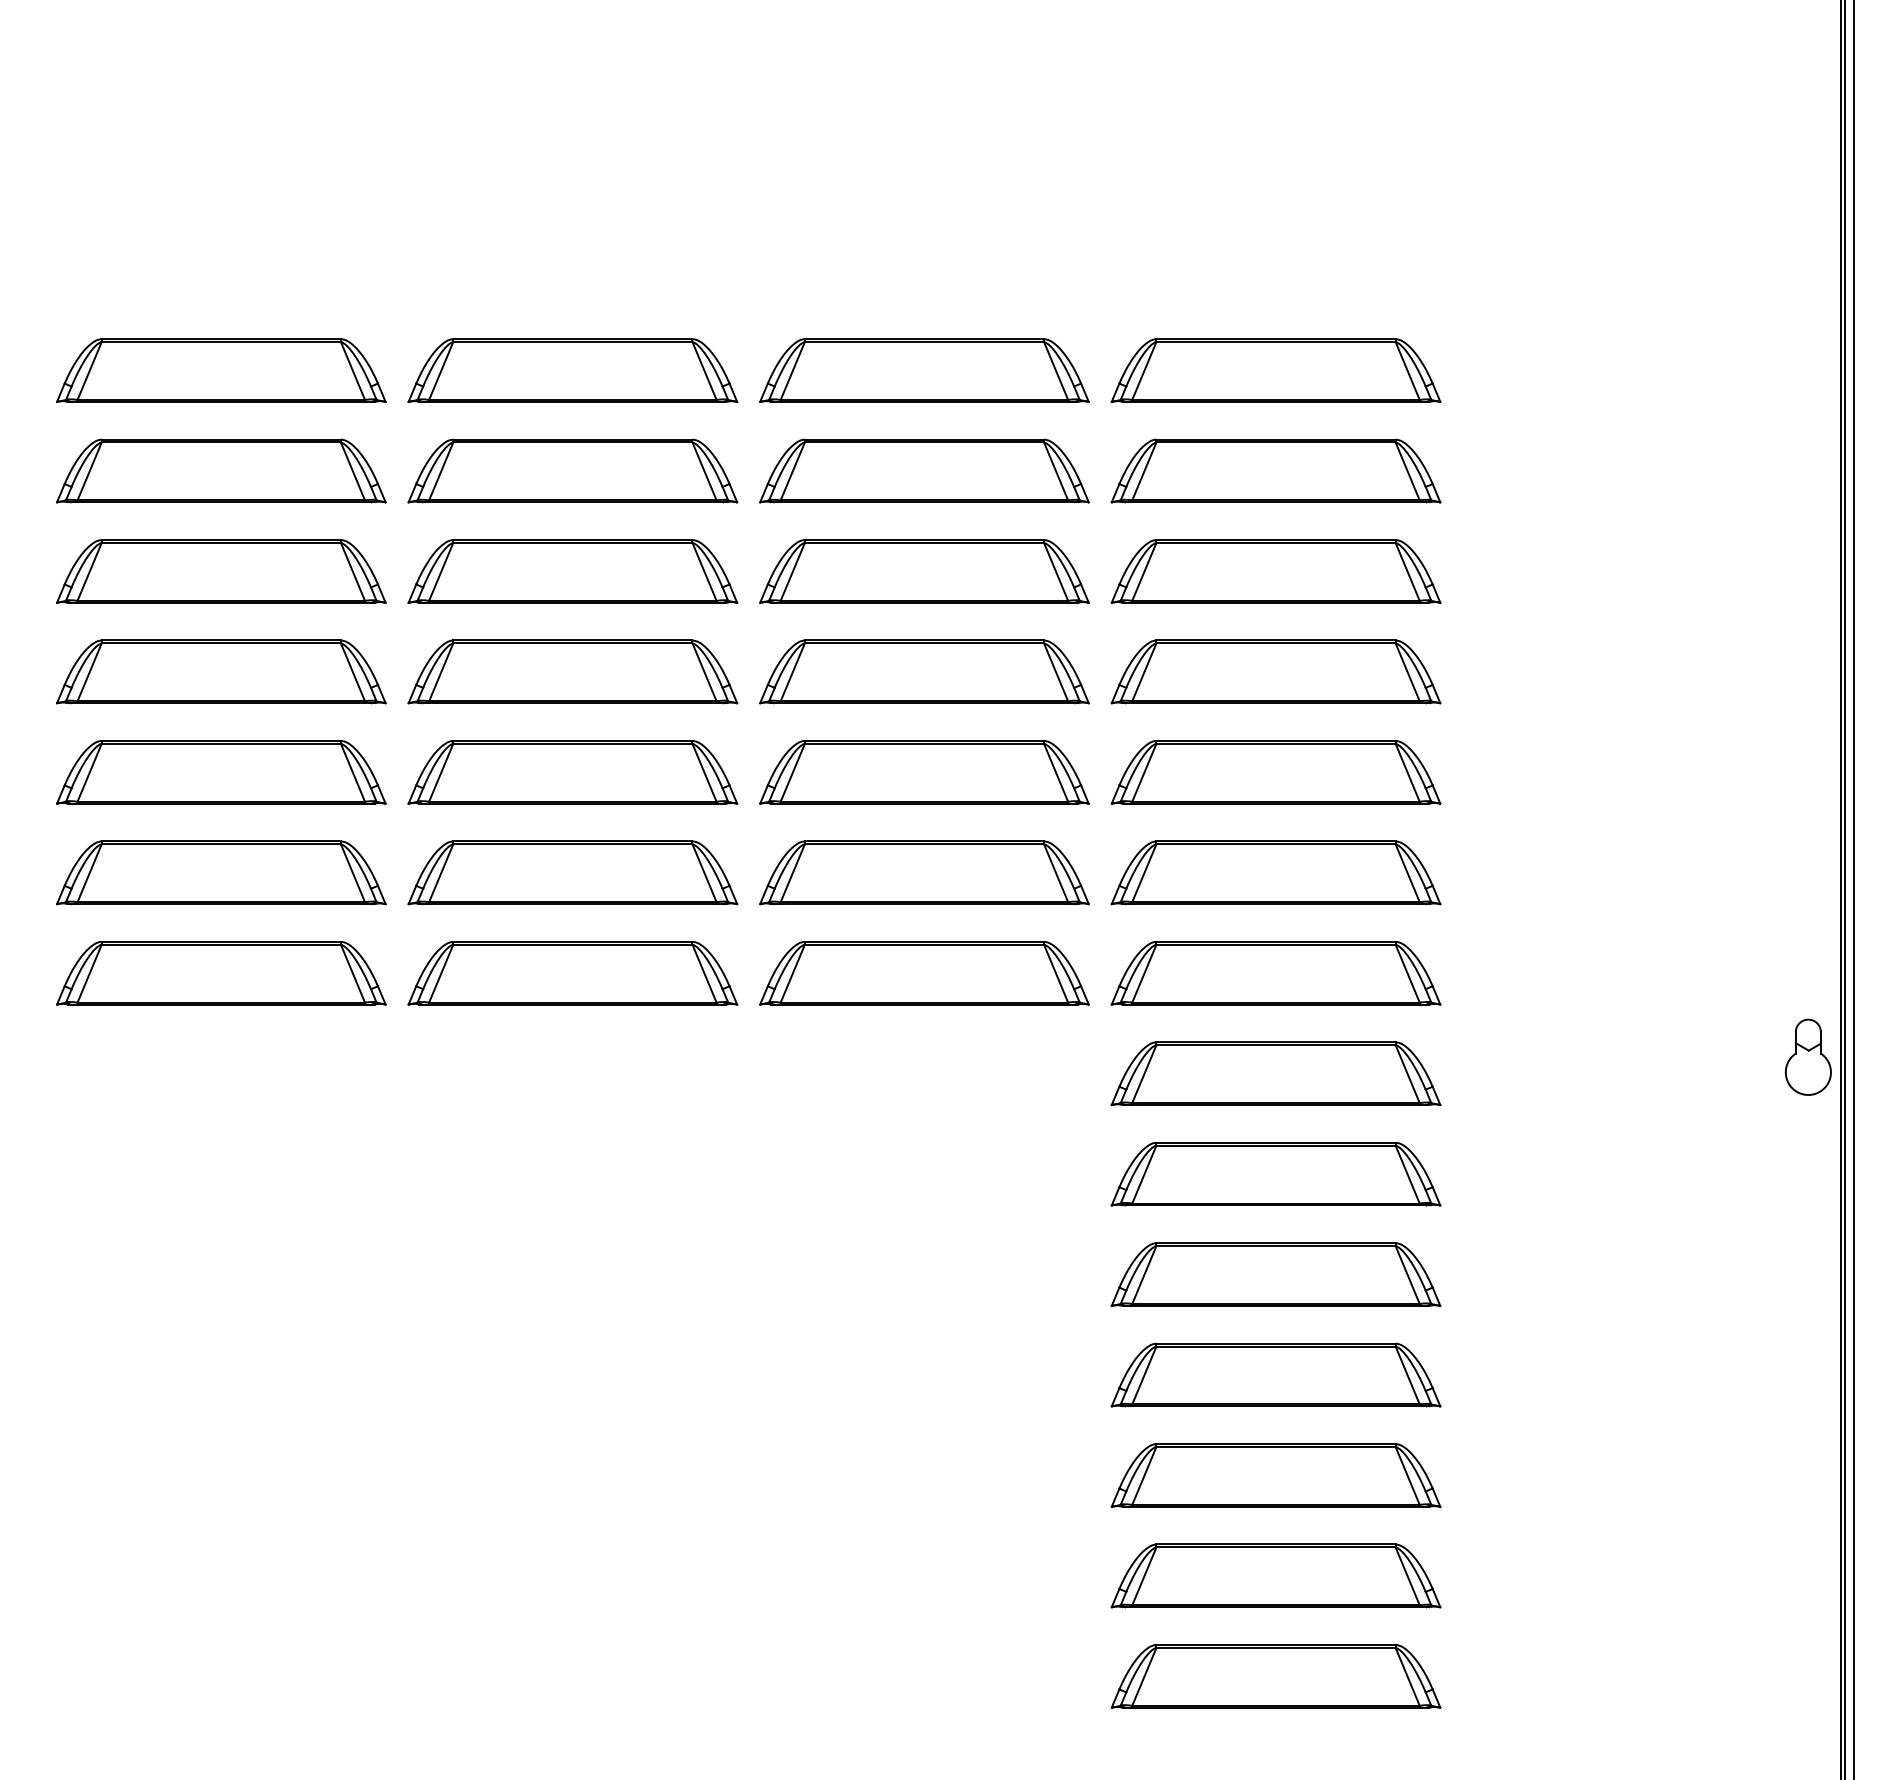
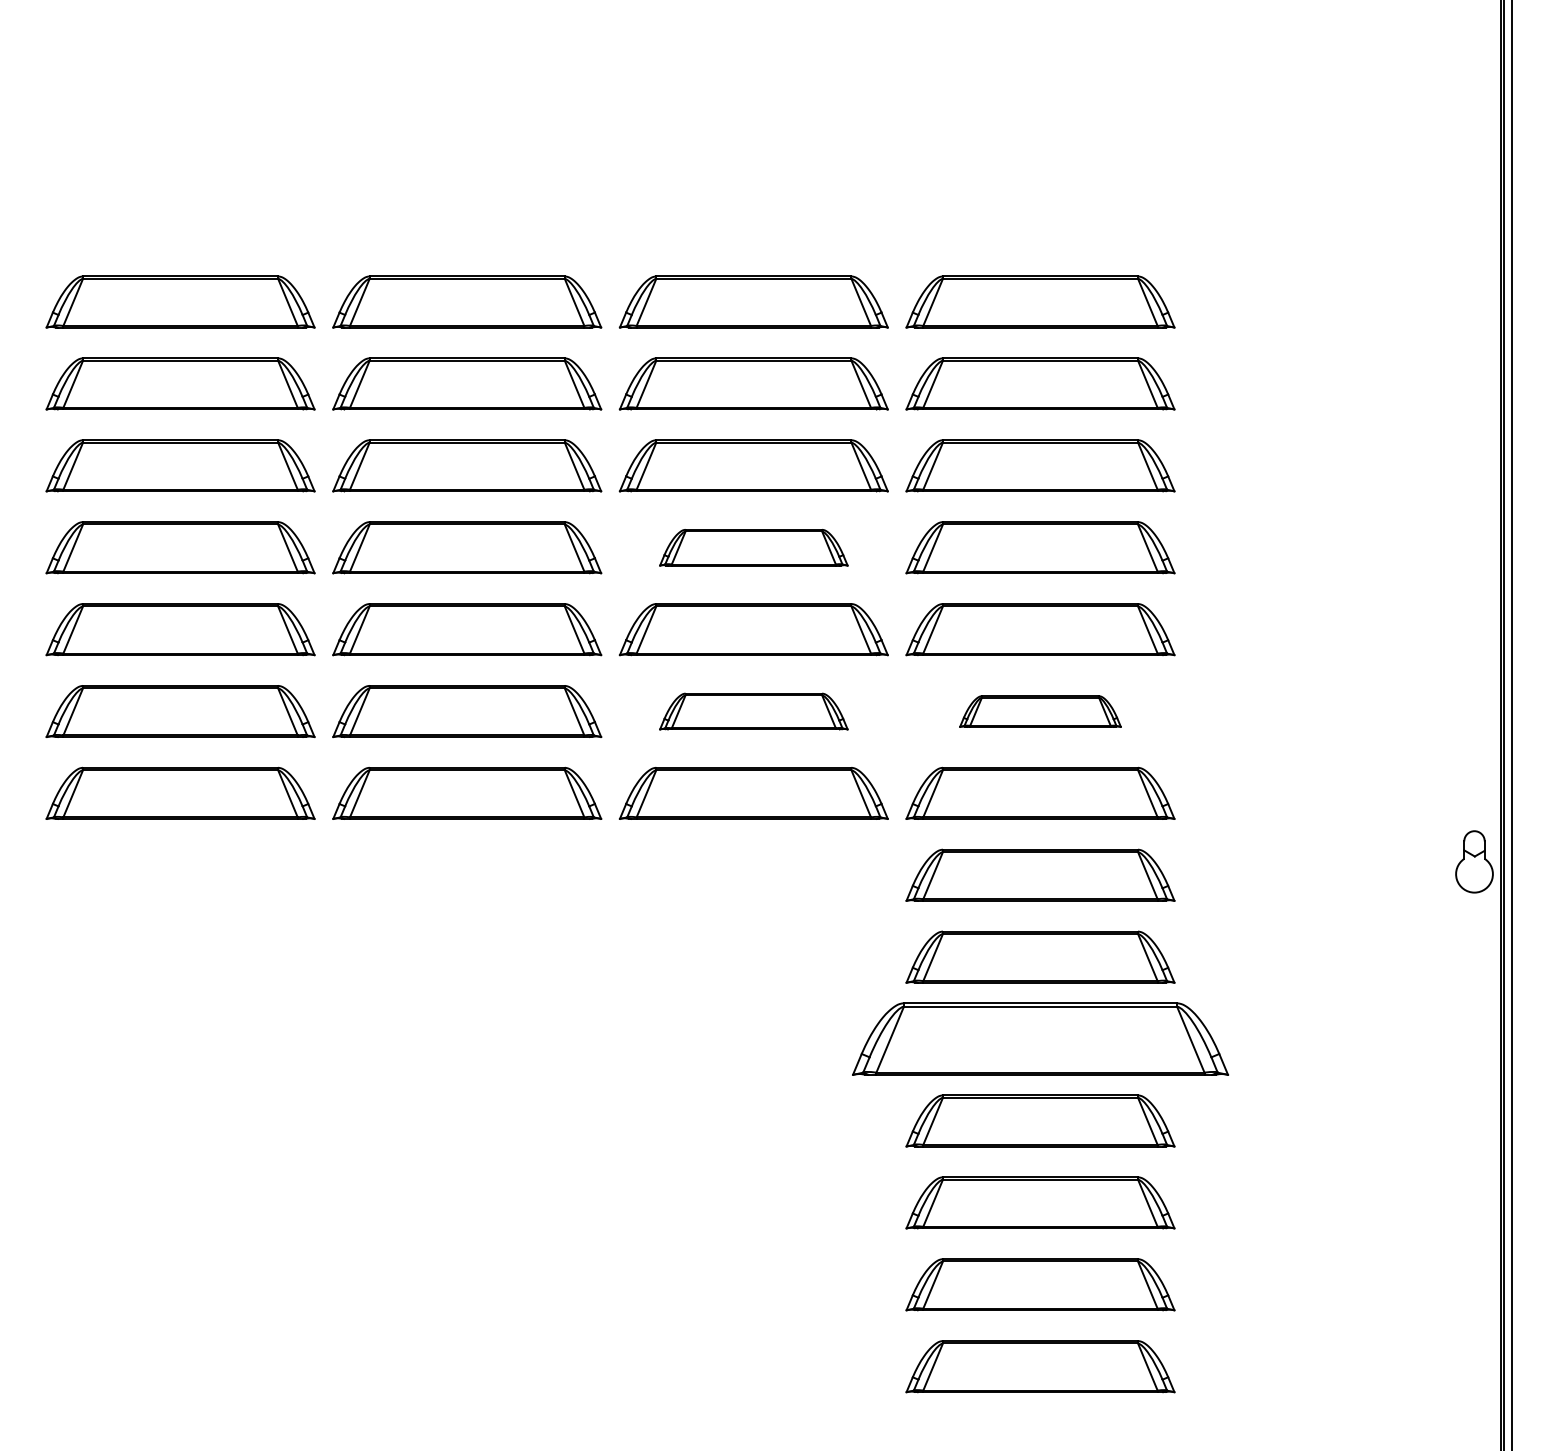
part: (924, 671) -> (753, 547), size x0.7
part: (924, 872) -> (753, 711), size x0.7
part: (1275, 872) -> (1040, 711), size x0.6
part: (1275, 1274) -> (1040, 1038), size x1.4

